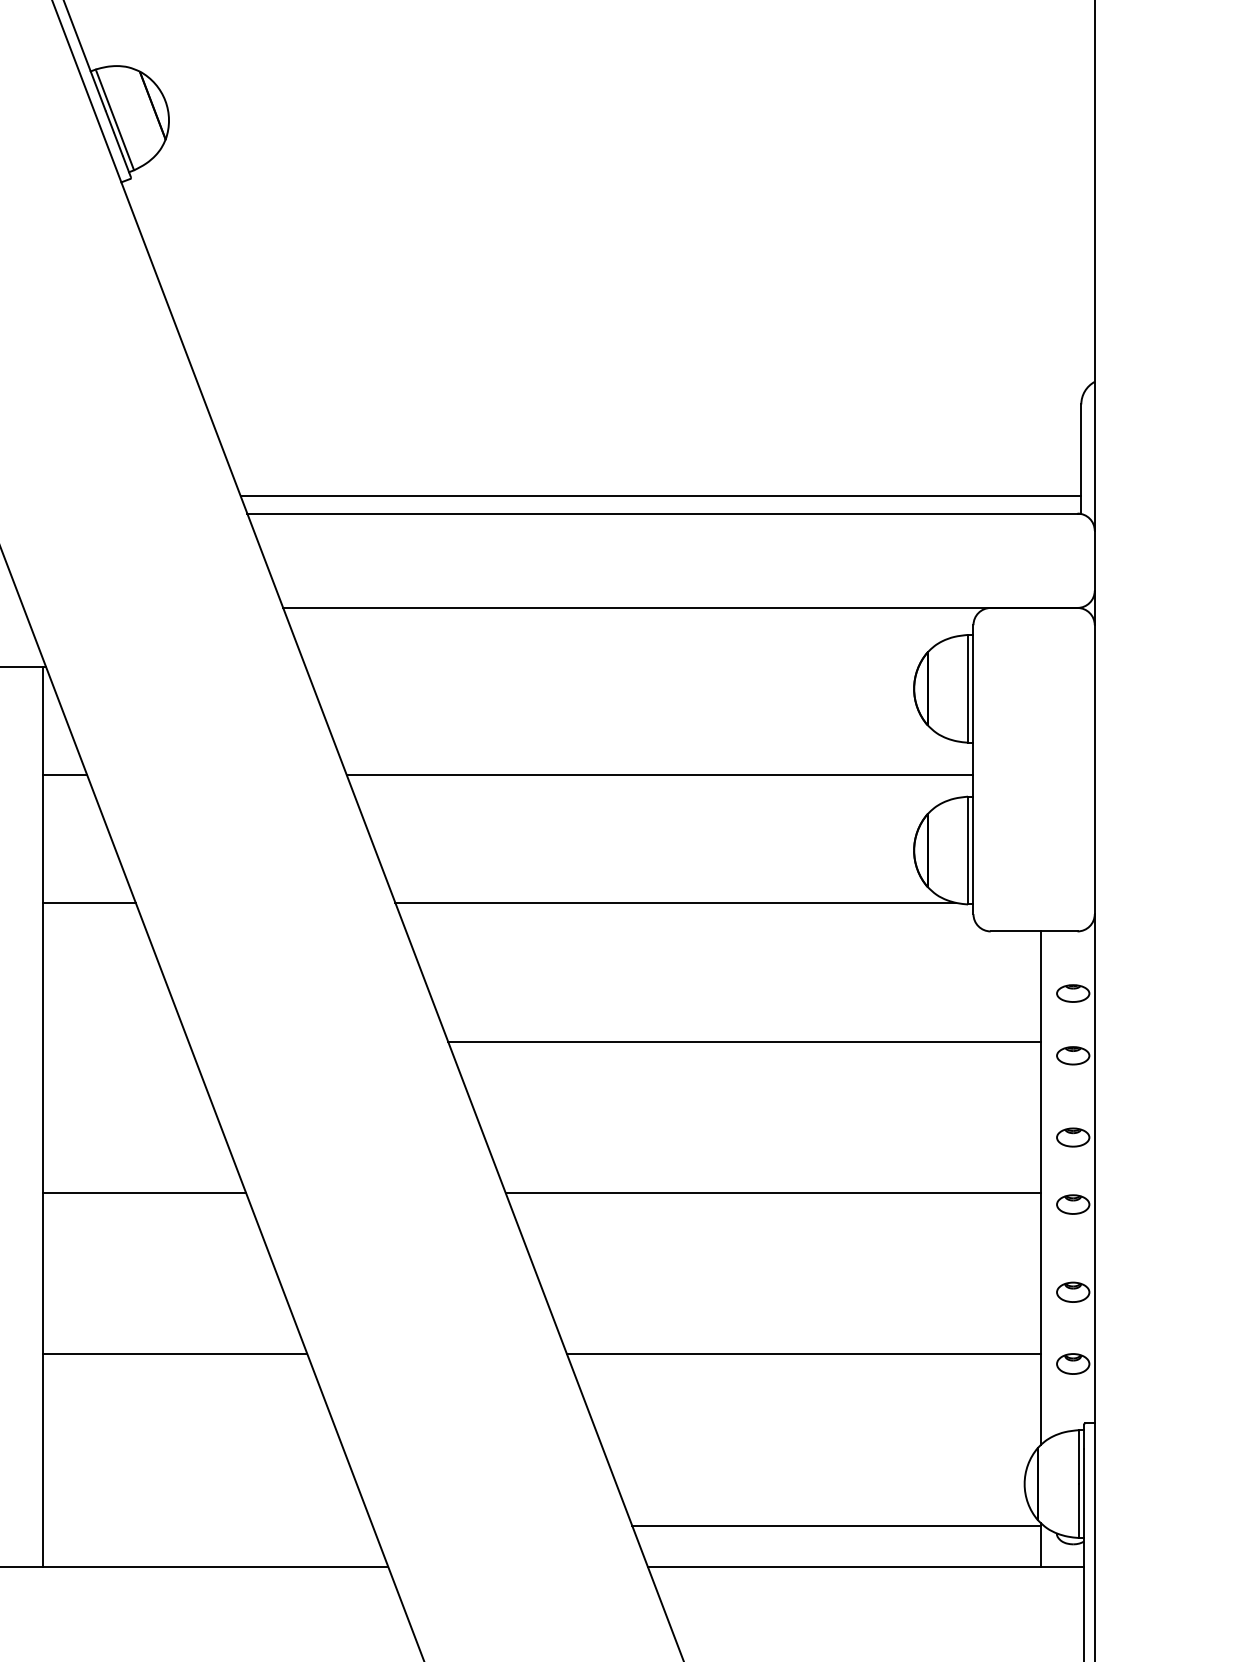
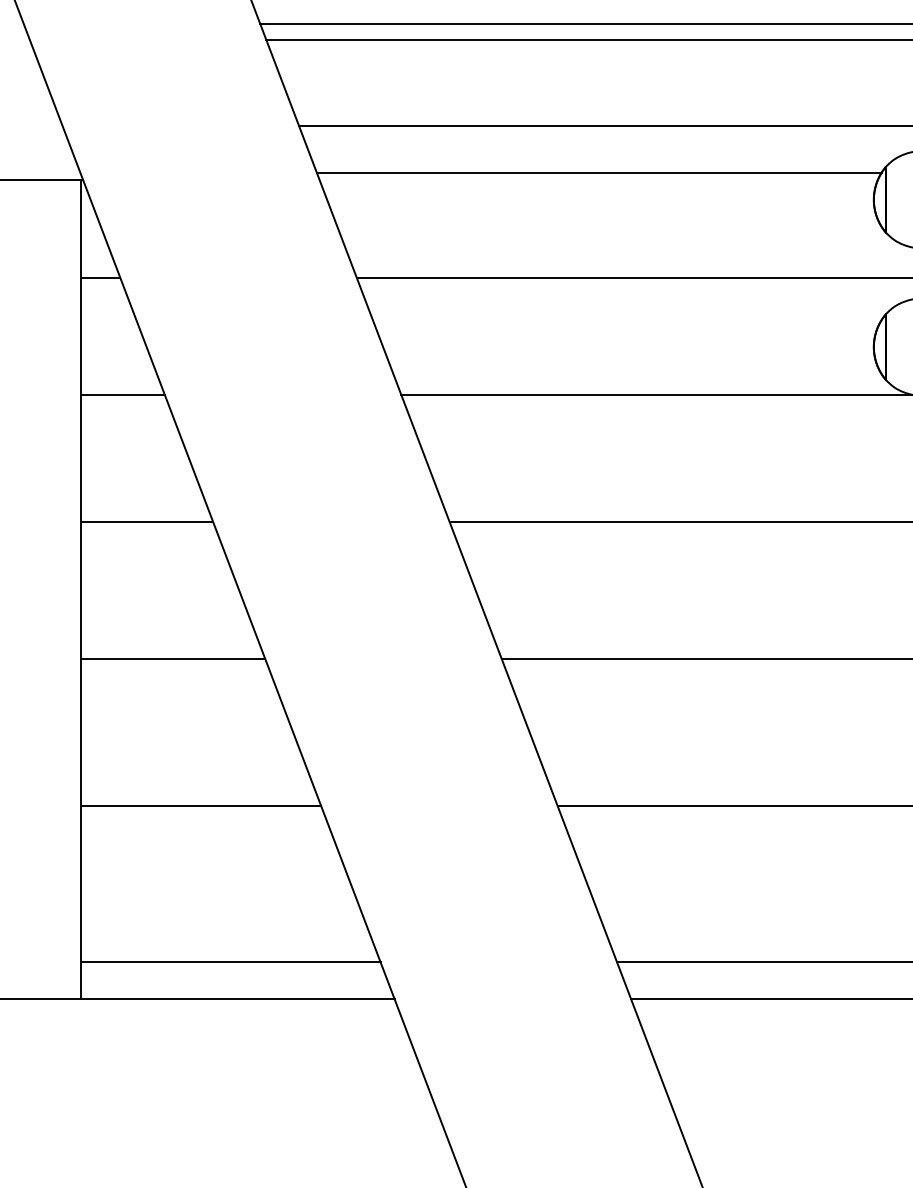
line: (612, 659) -> (599, 173), added
line: (115, 1042) -> (146, 521), added
line: (207, 1525) -> (230, 961), added

